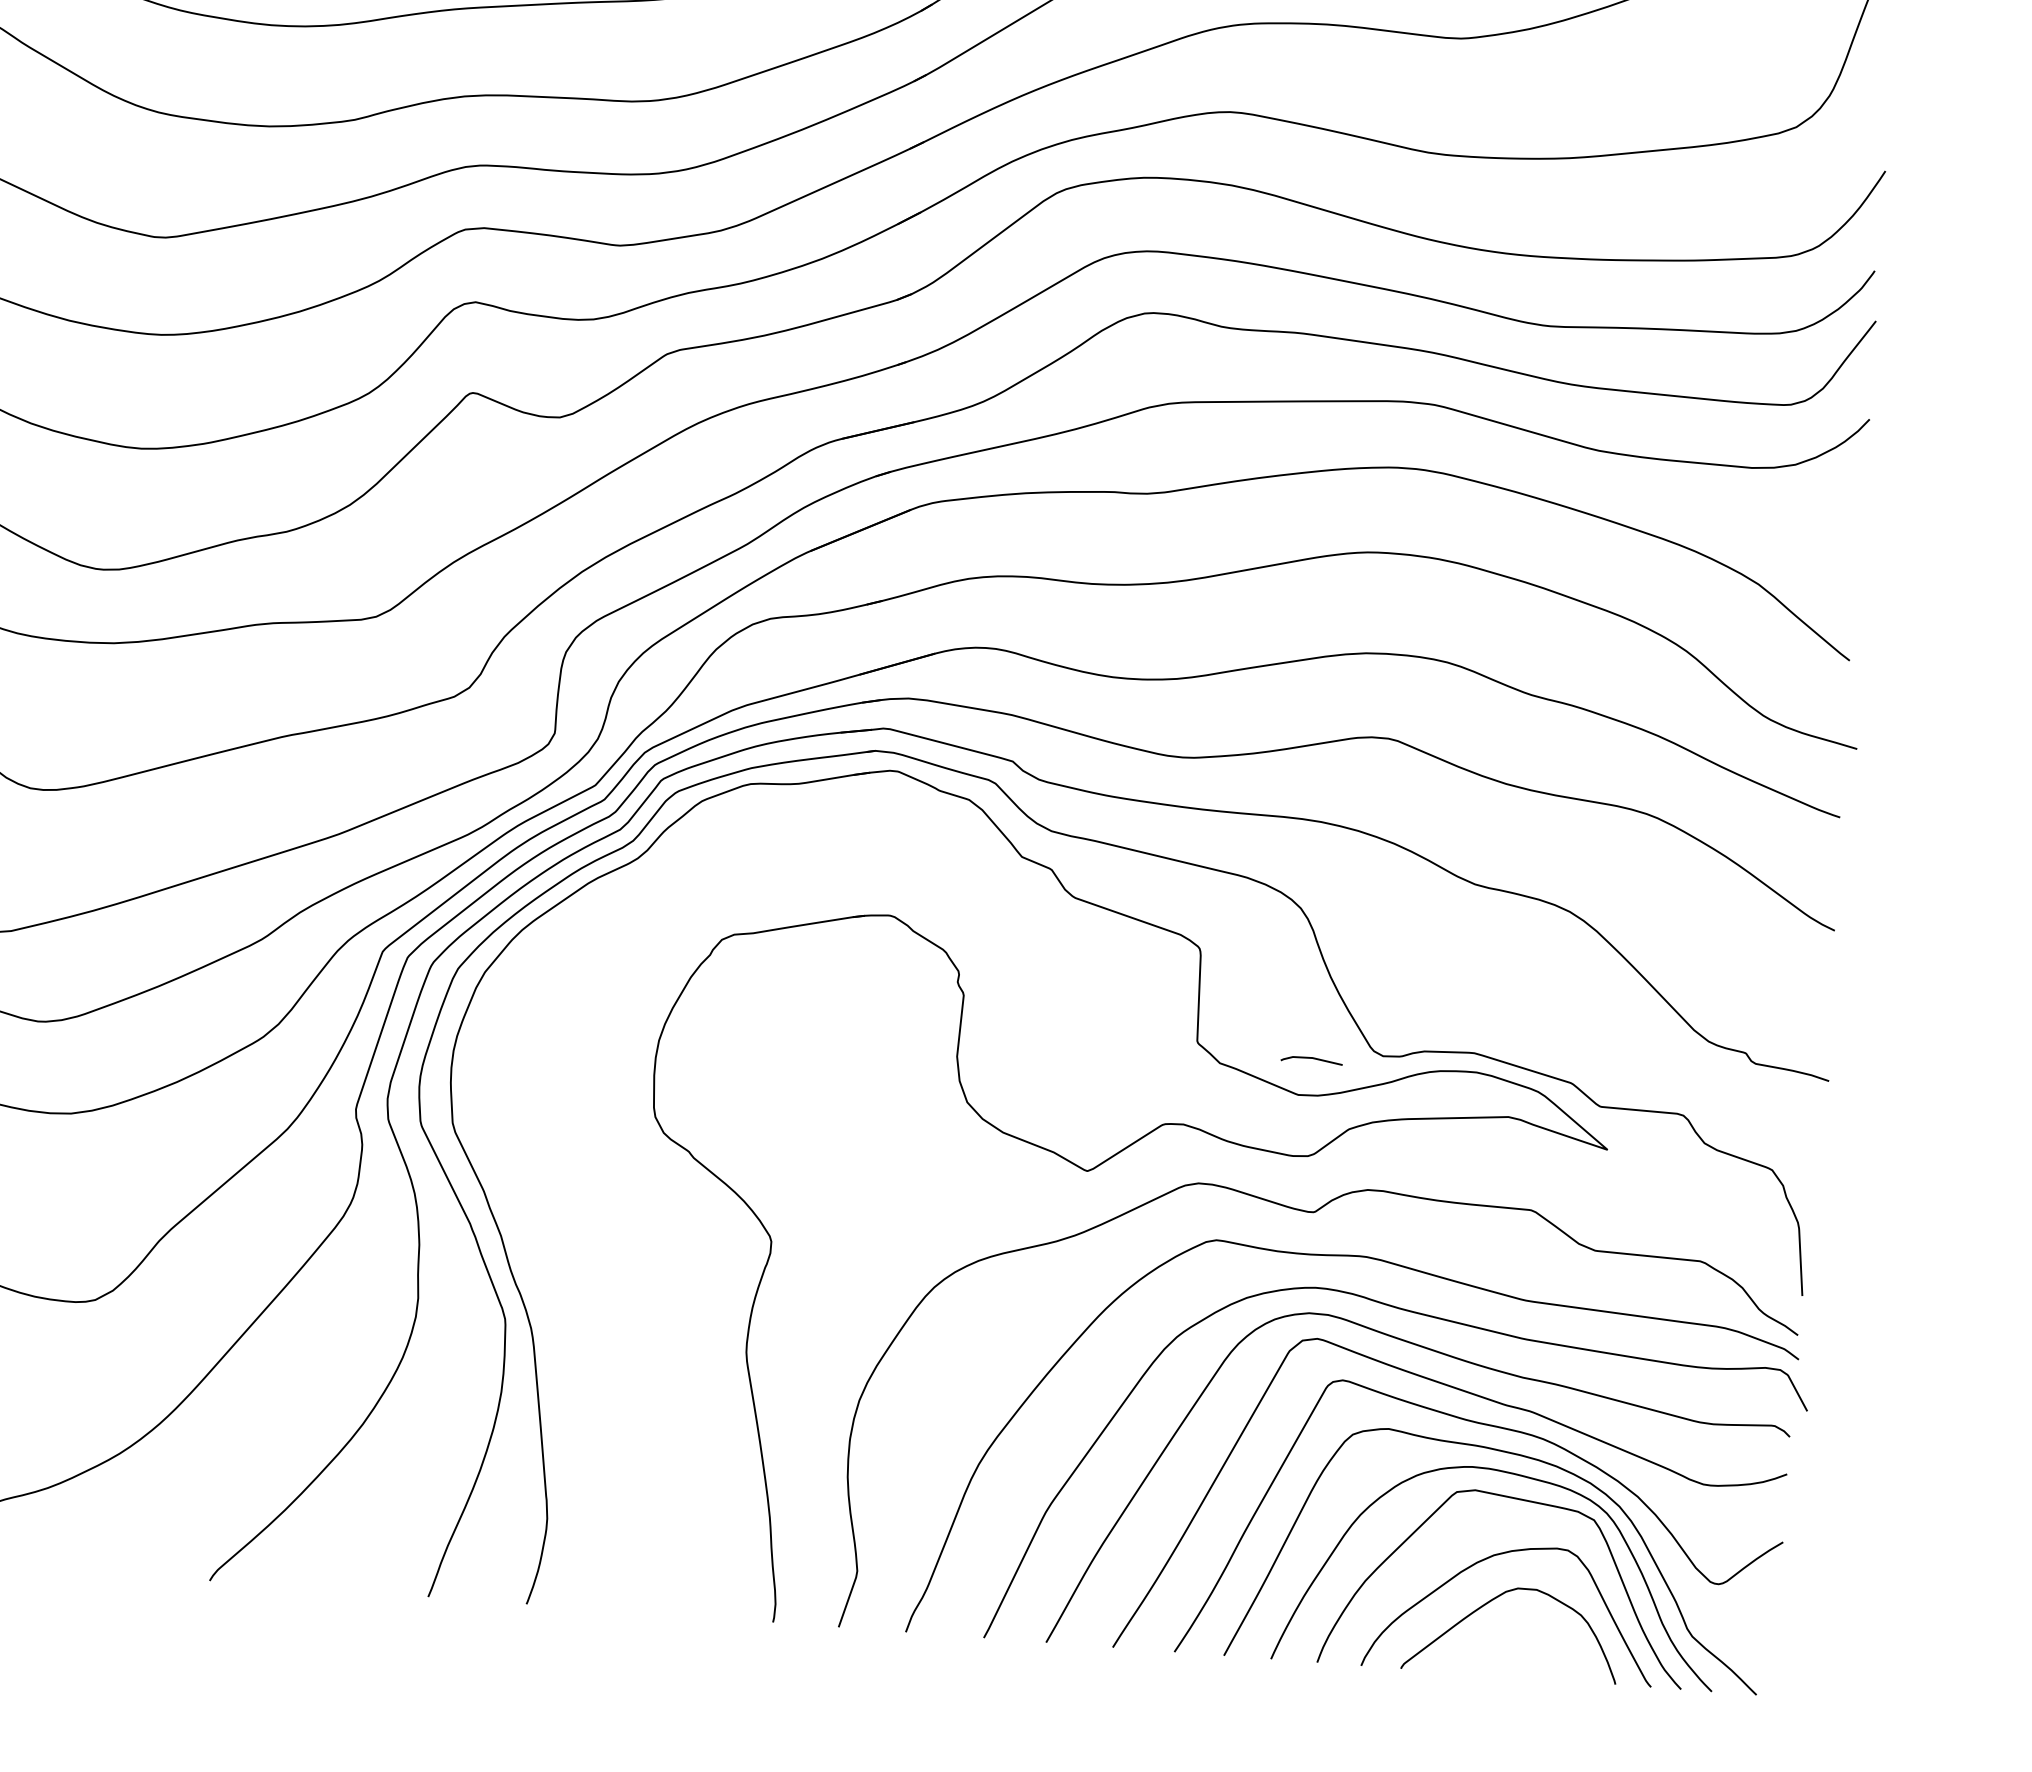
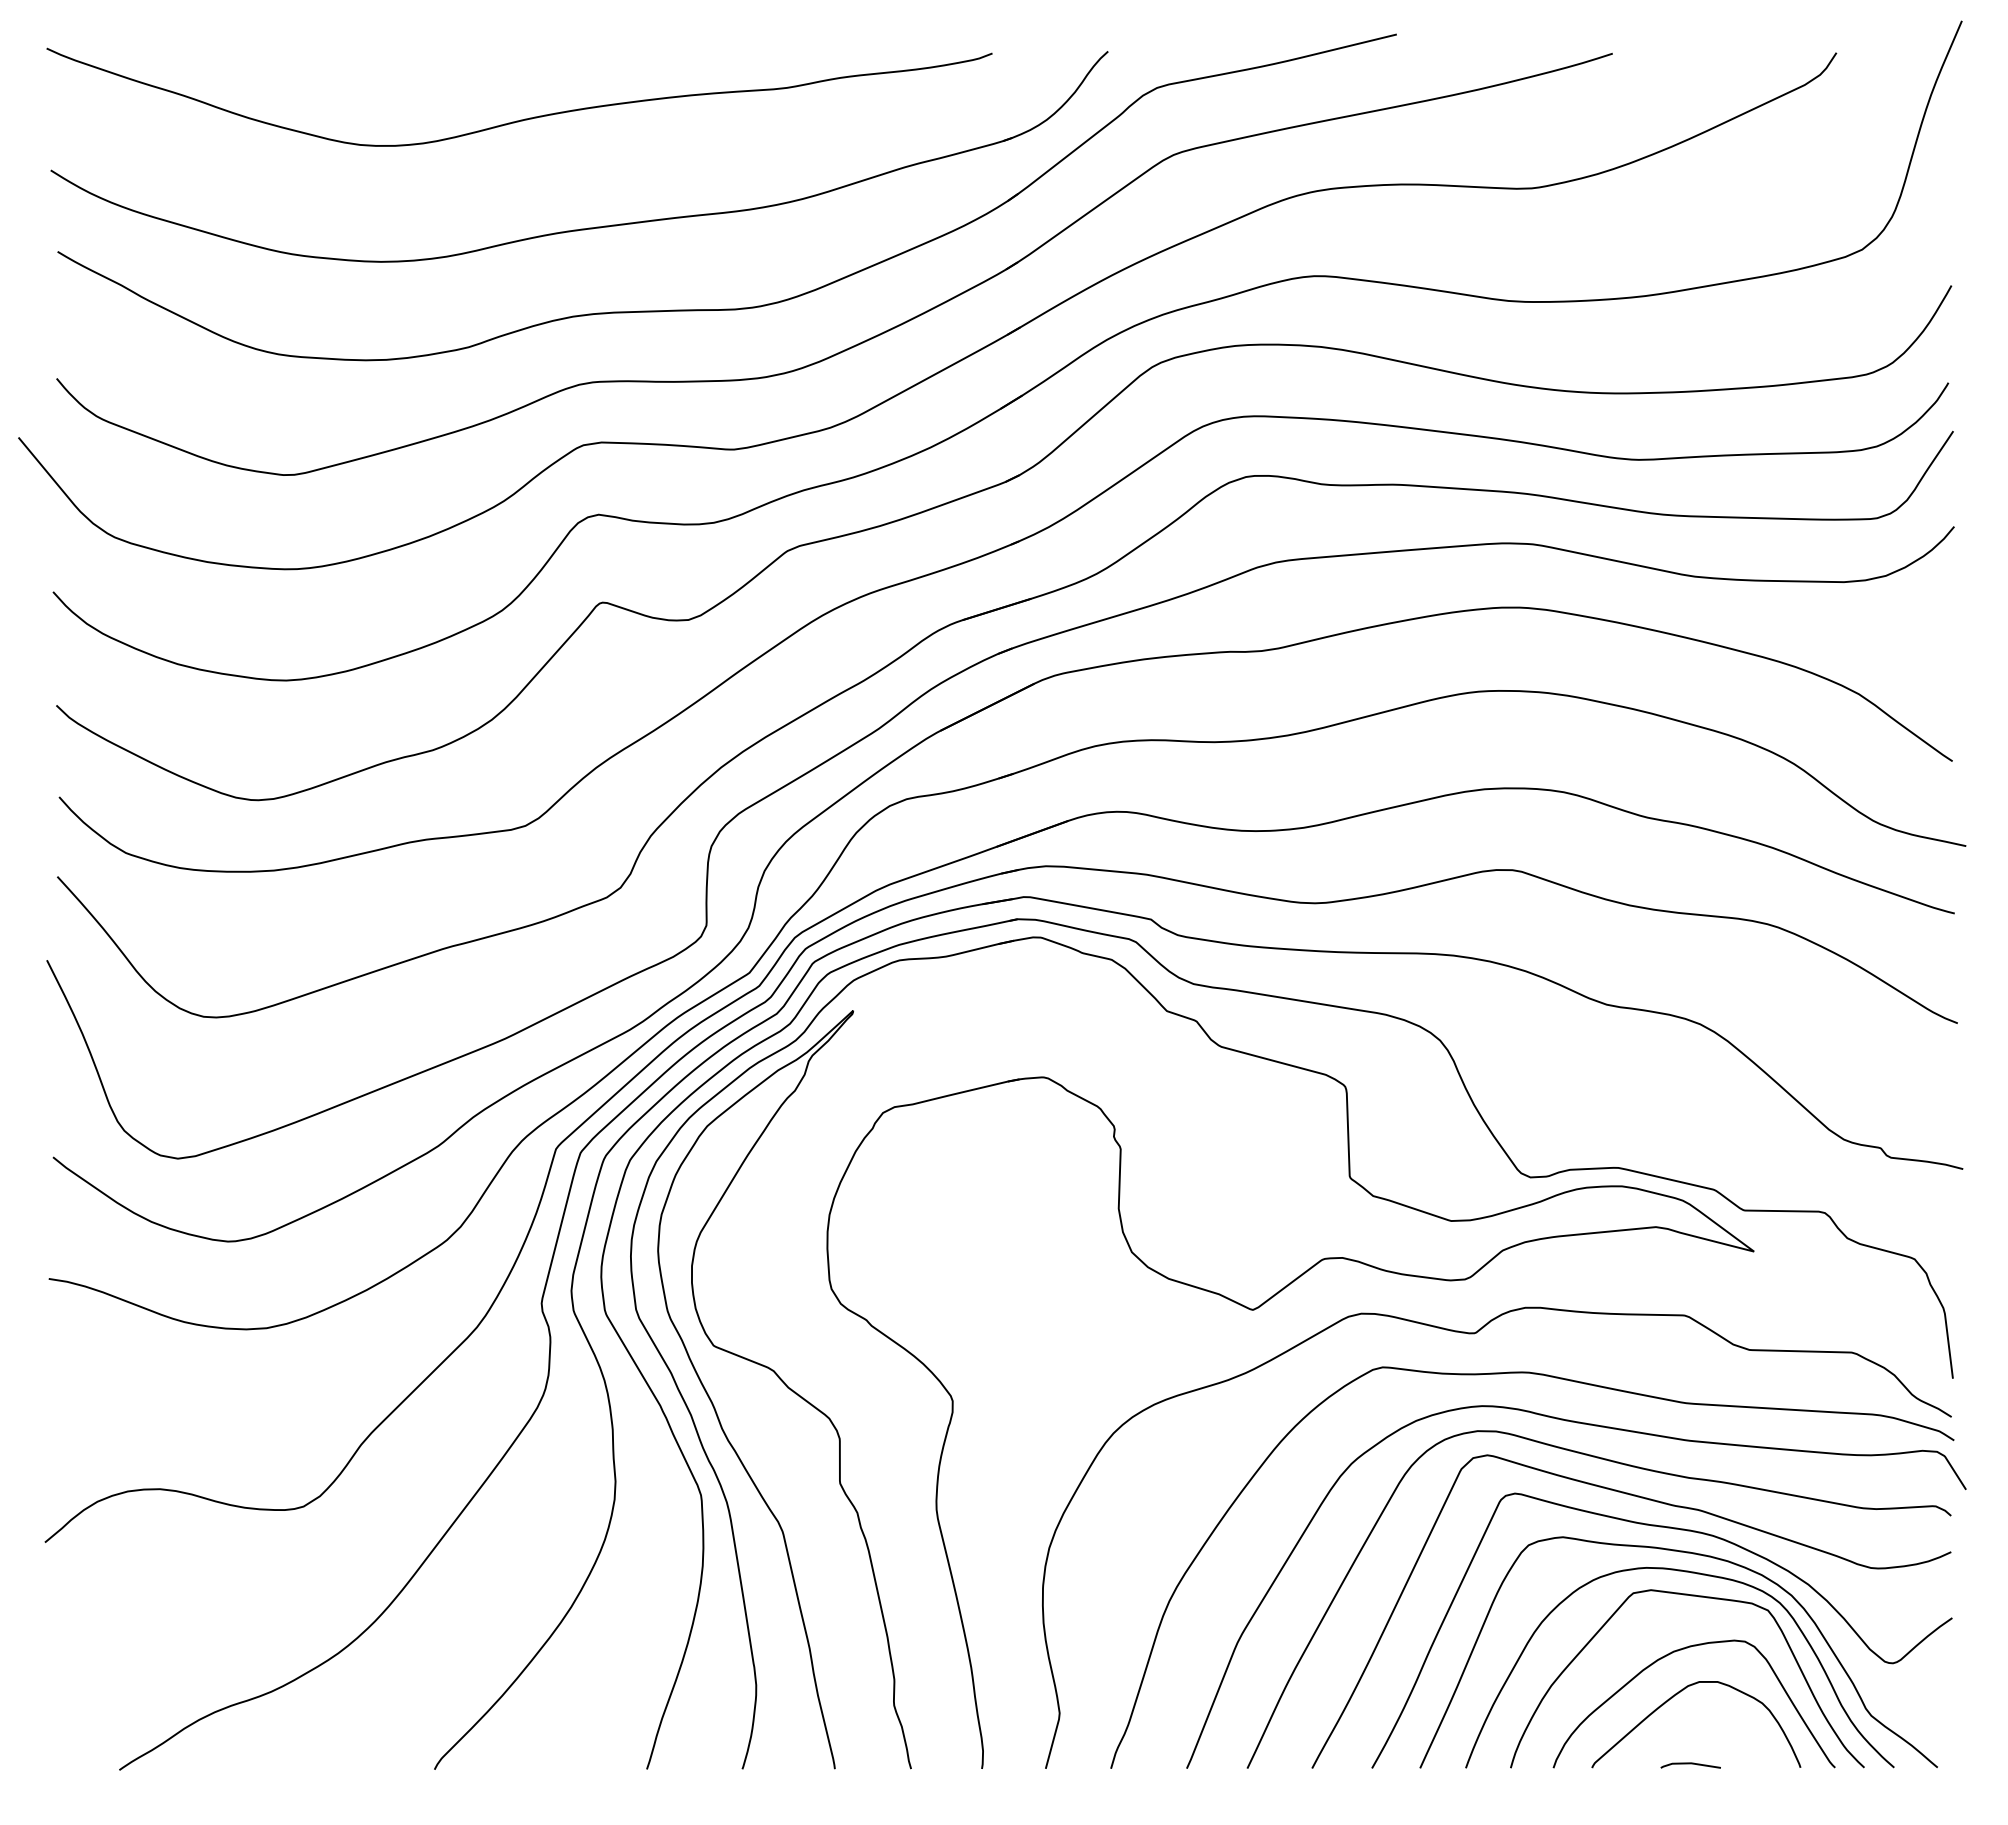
line: (1311, 1059) -> (1690, 1764), moved
curve: (601, 1214) -> (786, 1387), added

